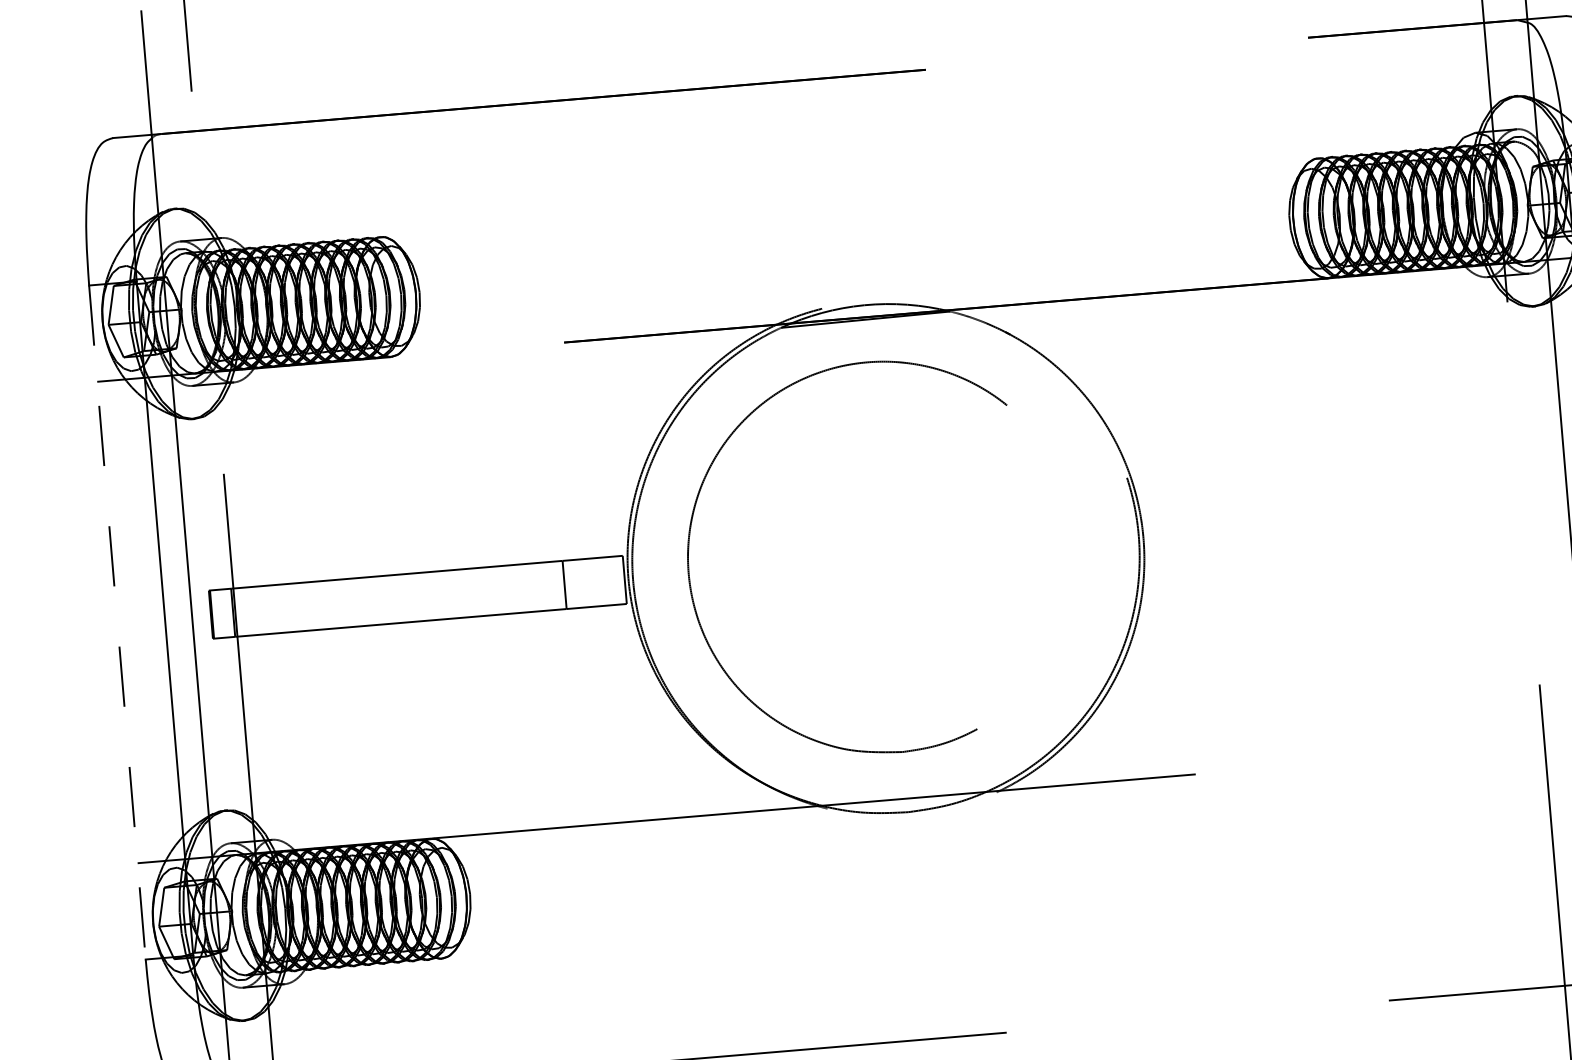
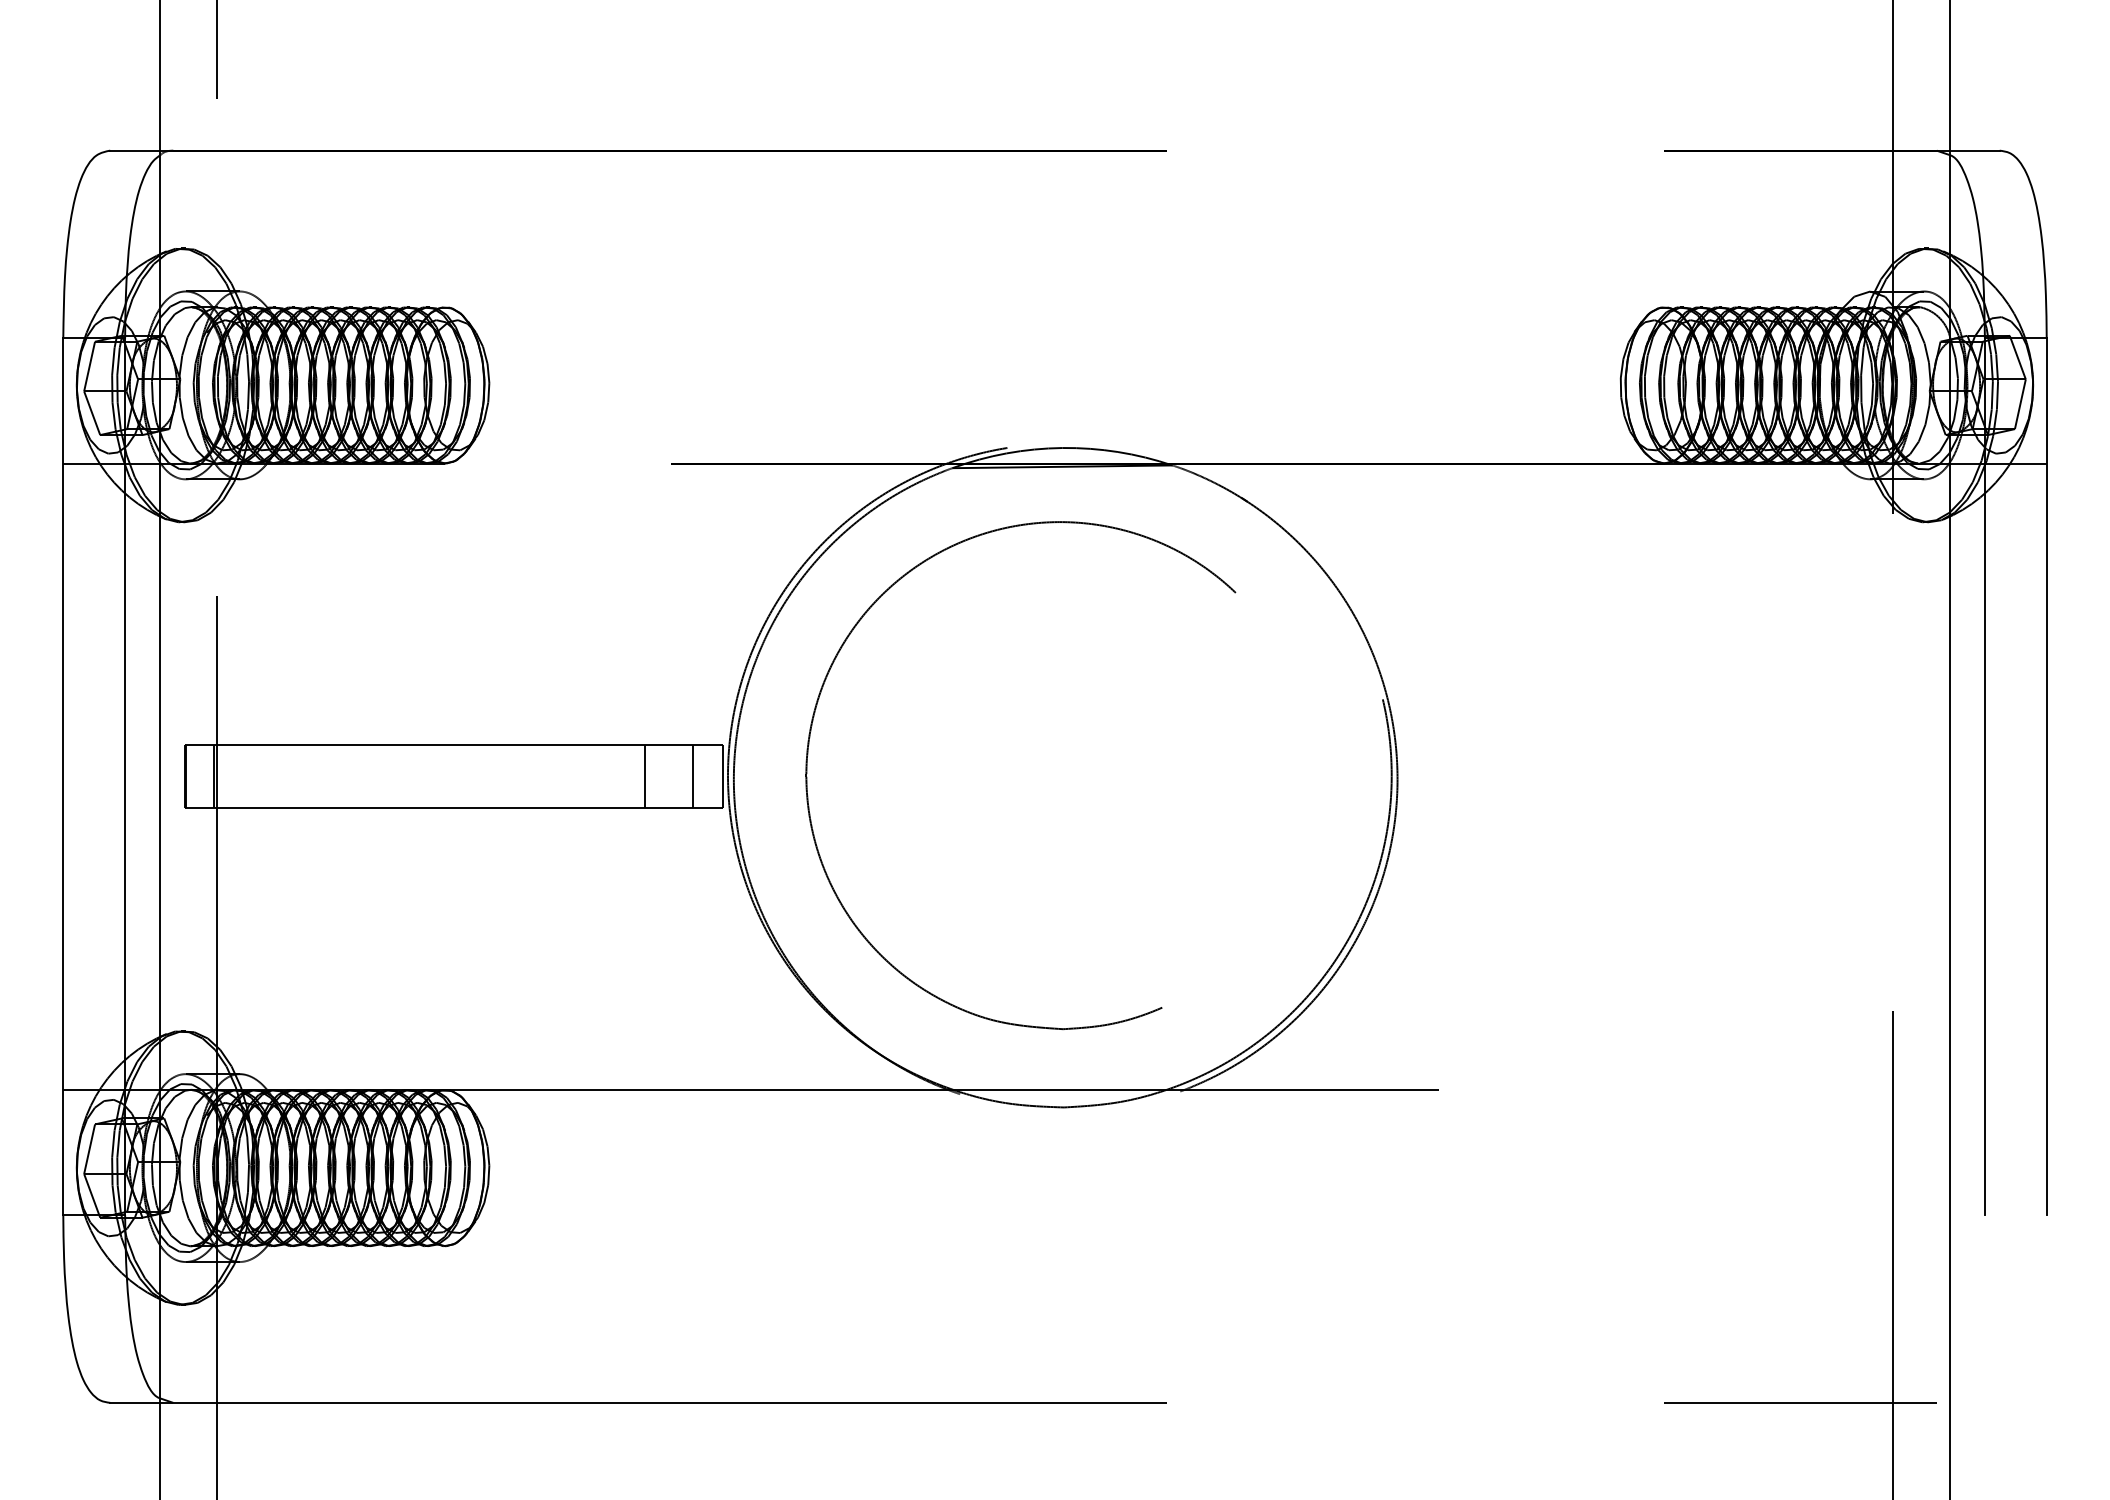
line: (601, 581) -> (693, 776), added
line: (117, 623) -> (63, 777), dashed -> solid

